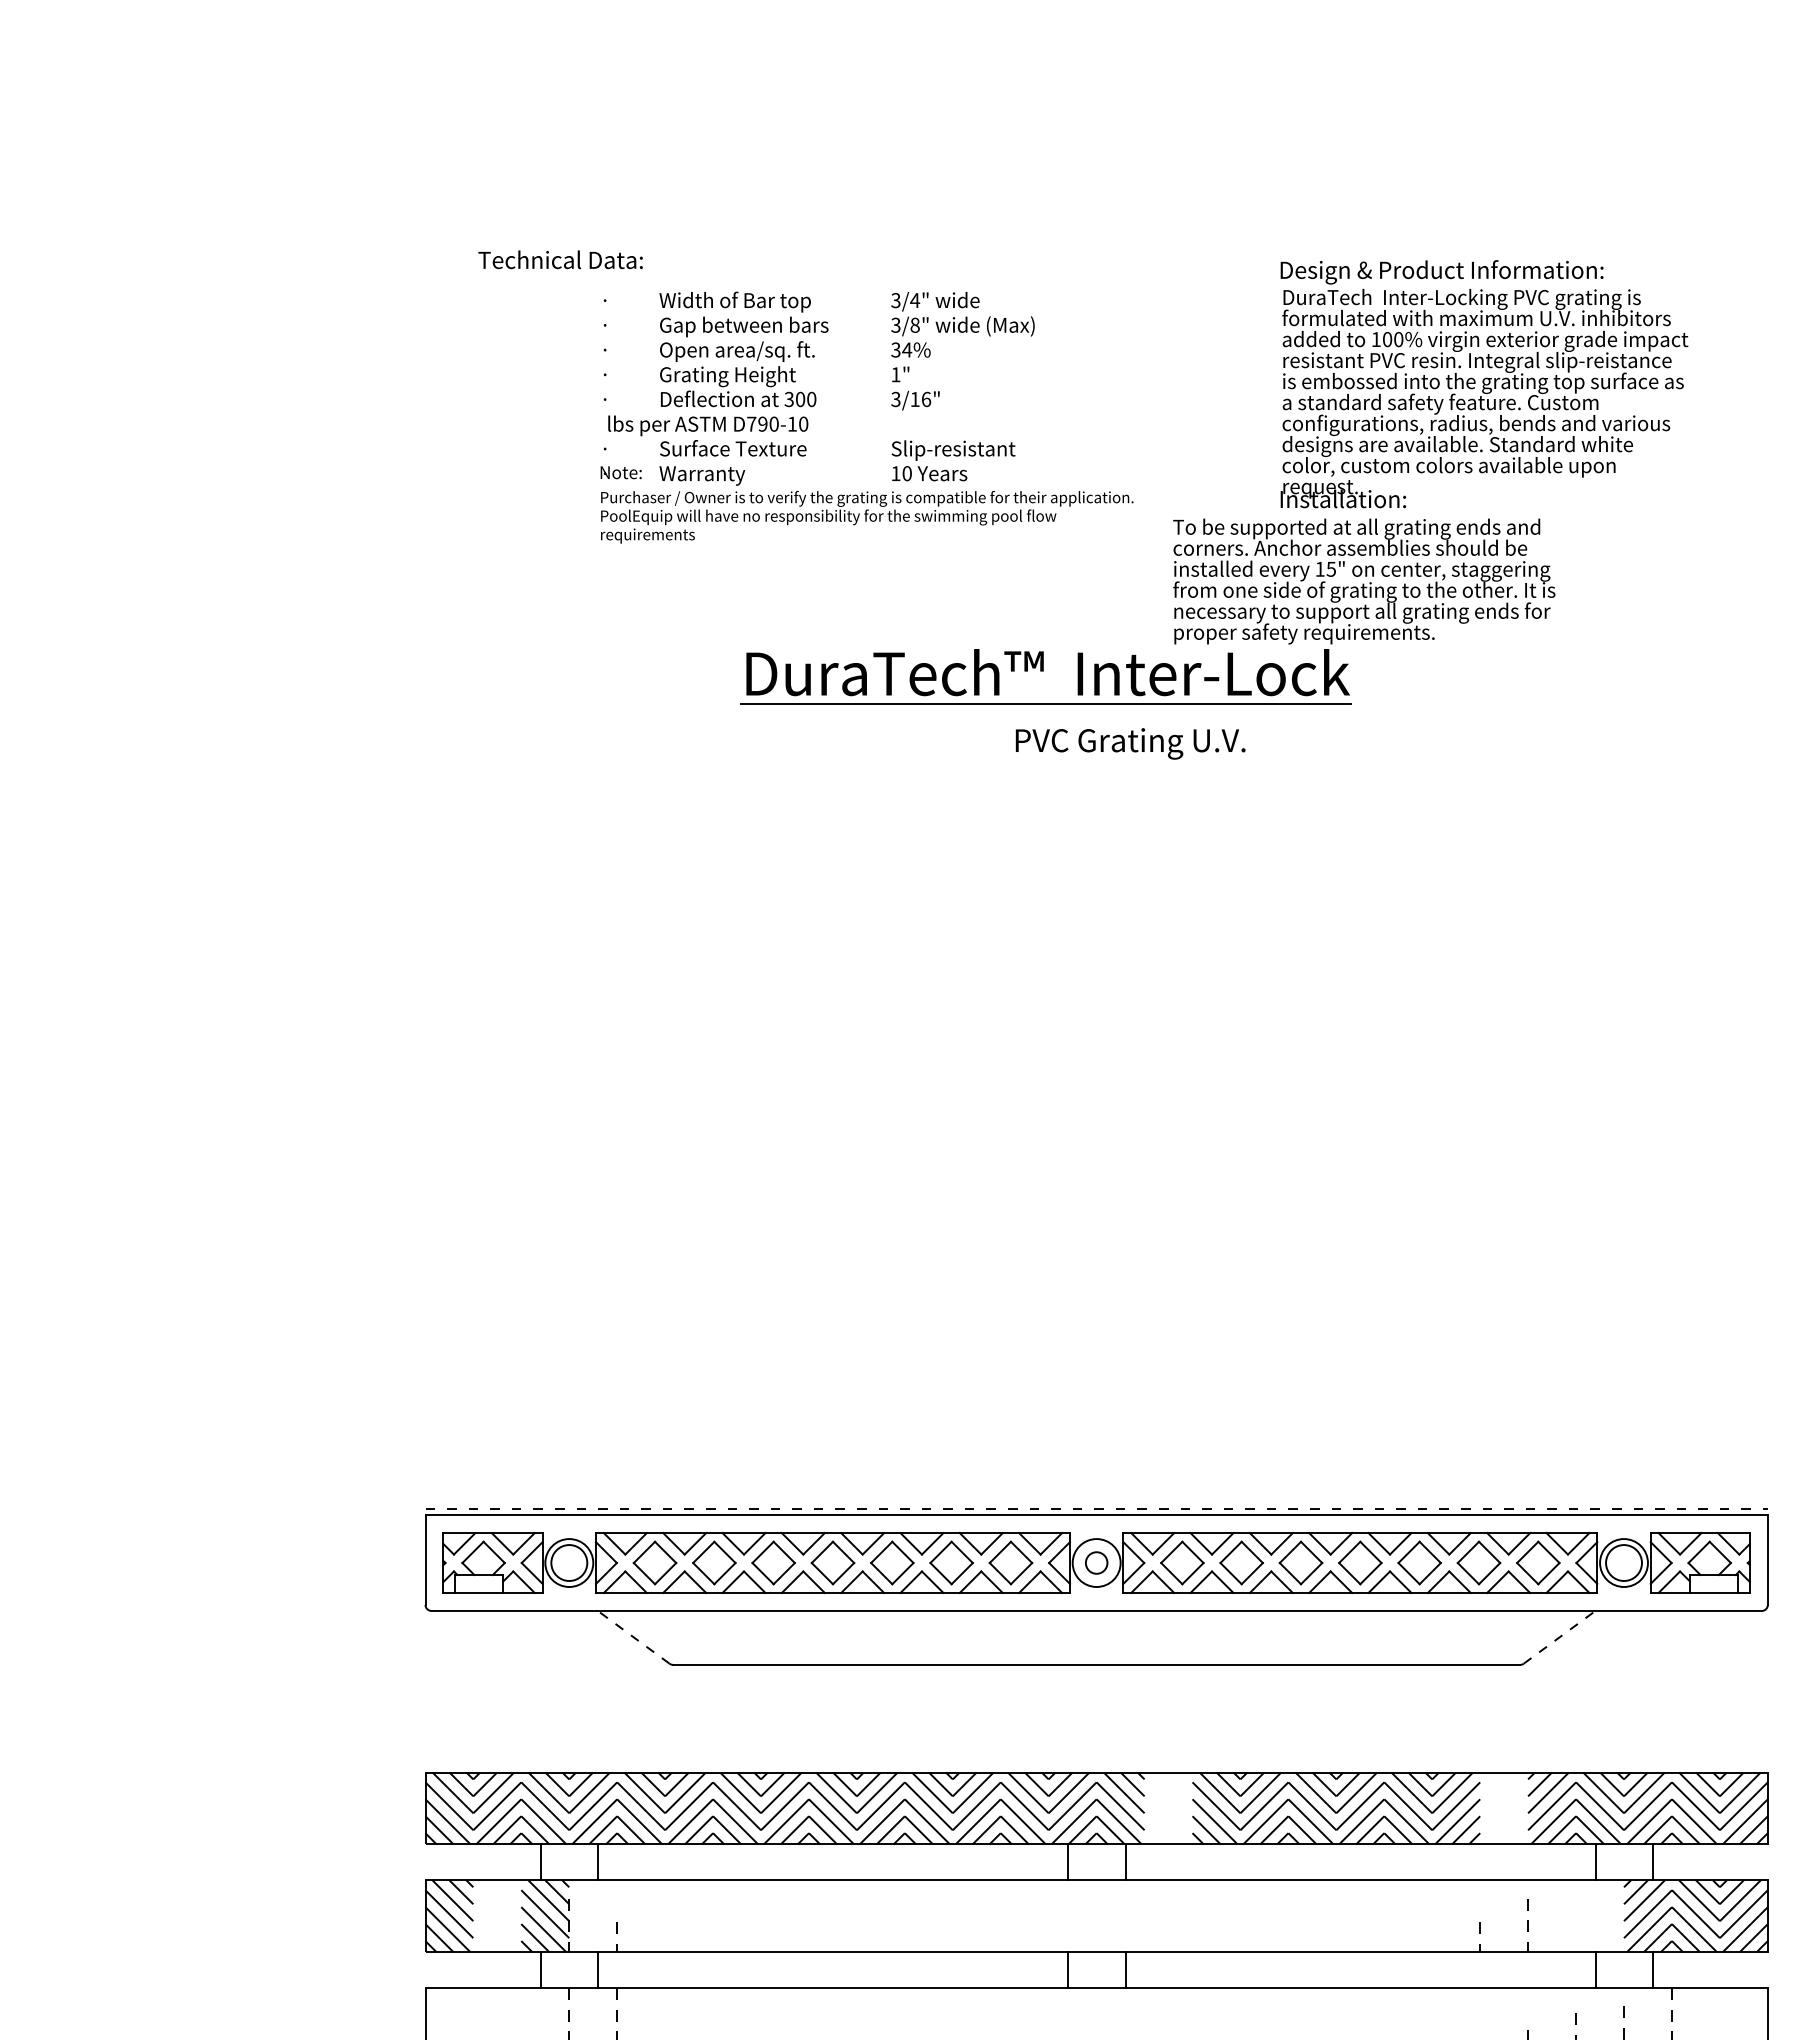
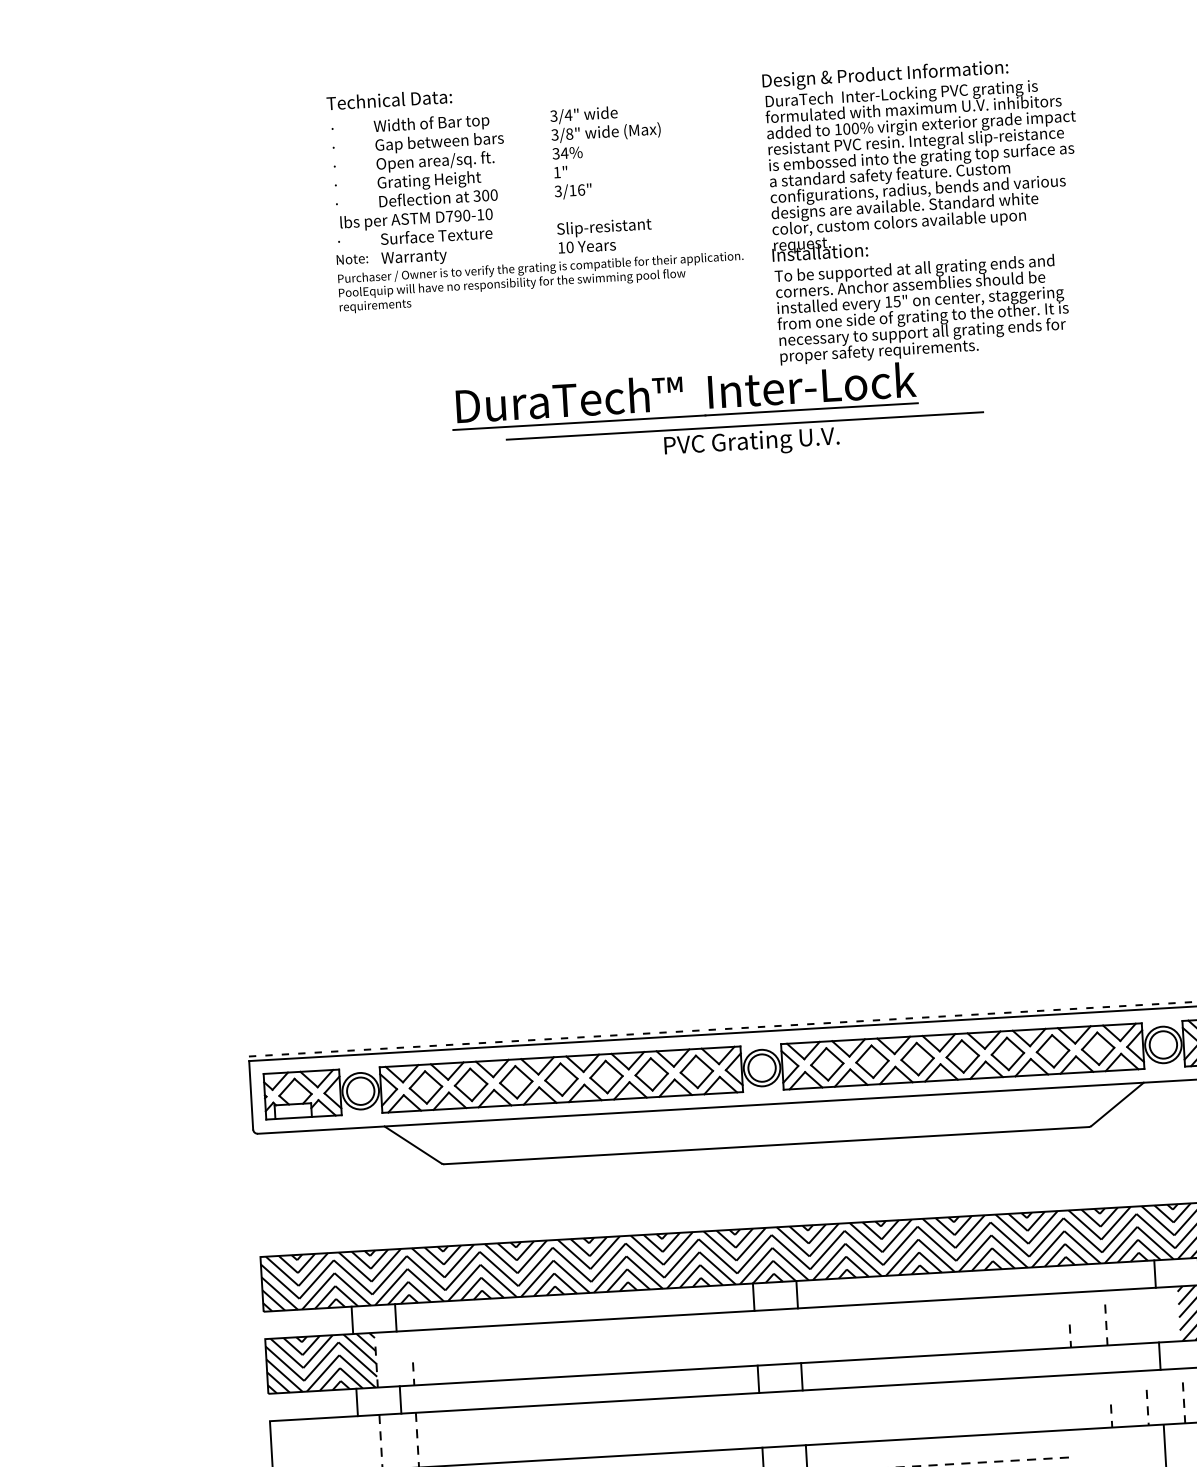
text: (560, 259) -> (389, 99), moved
text: (1484, 384) -> (922, 158), moved
line: (1122, 720) -> (744, 425), added
circle: (1096, 1563) -> (761, 1068), size x1.67
line: (633, 1637) -> (412, 1145), dashed -> solid
line: (1559, 1637) -> (1117, 1104), dashed -> solid
hatch: (1168, 1808) -> (827, 1251), added
hatch: (1504, 1808) -> (1083, 1237), added
hatch: (497, 1916) -> (321, 1363), added

